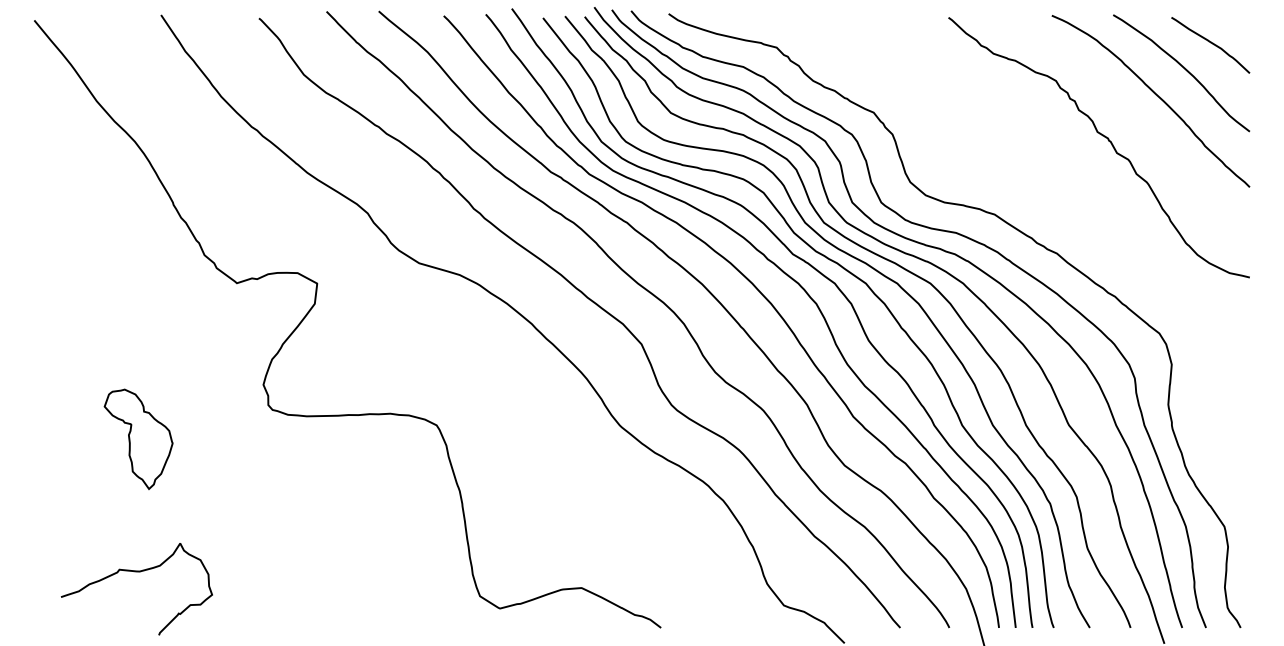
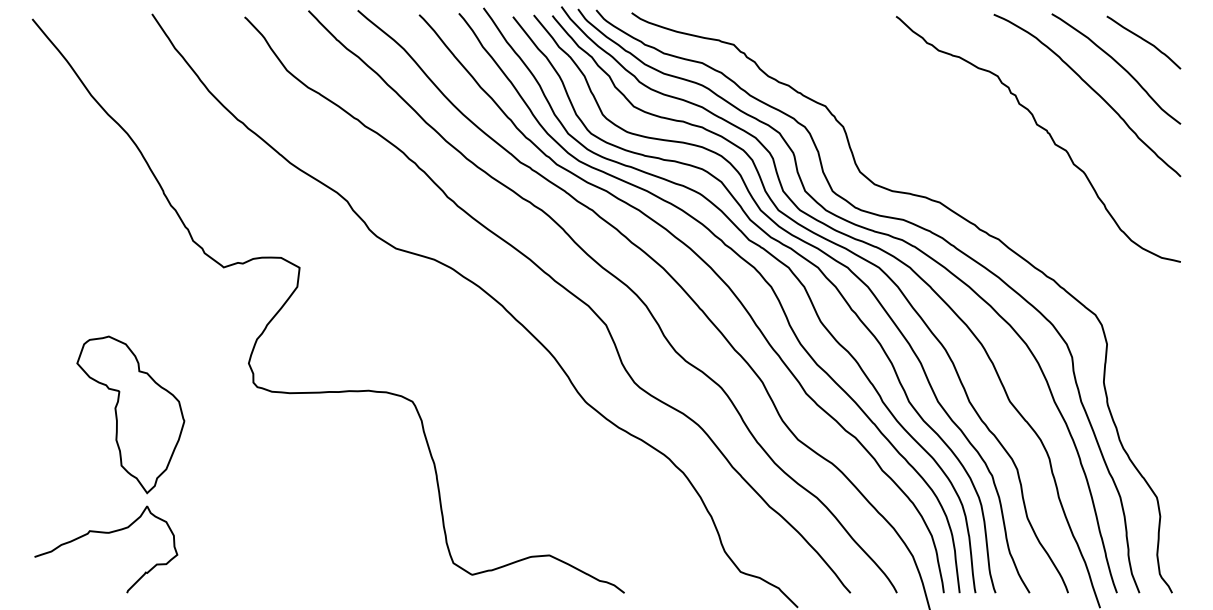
part: (138, 438) -> (130, 414), size x1.67
curve: (137, 572) -> (106, 533), moved

